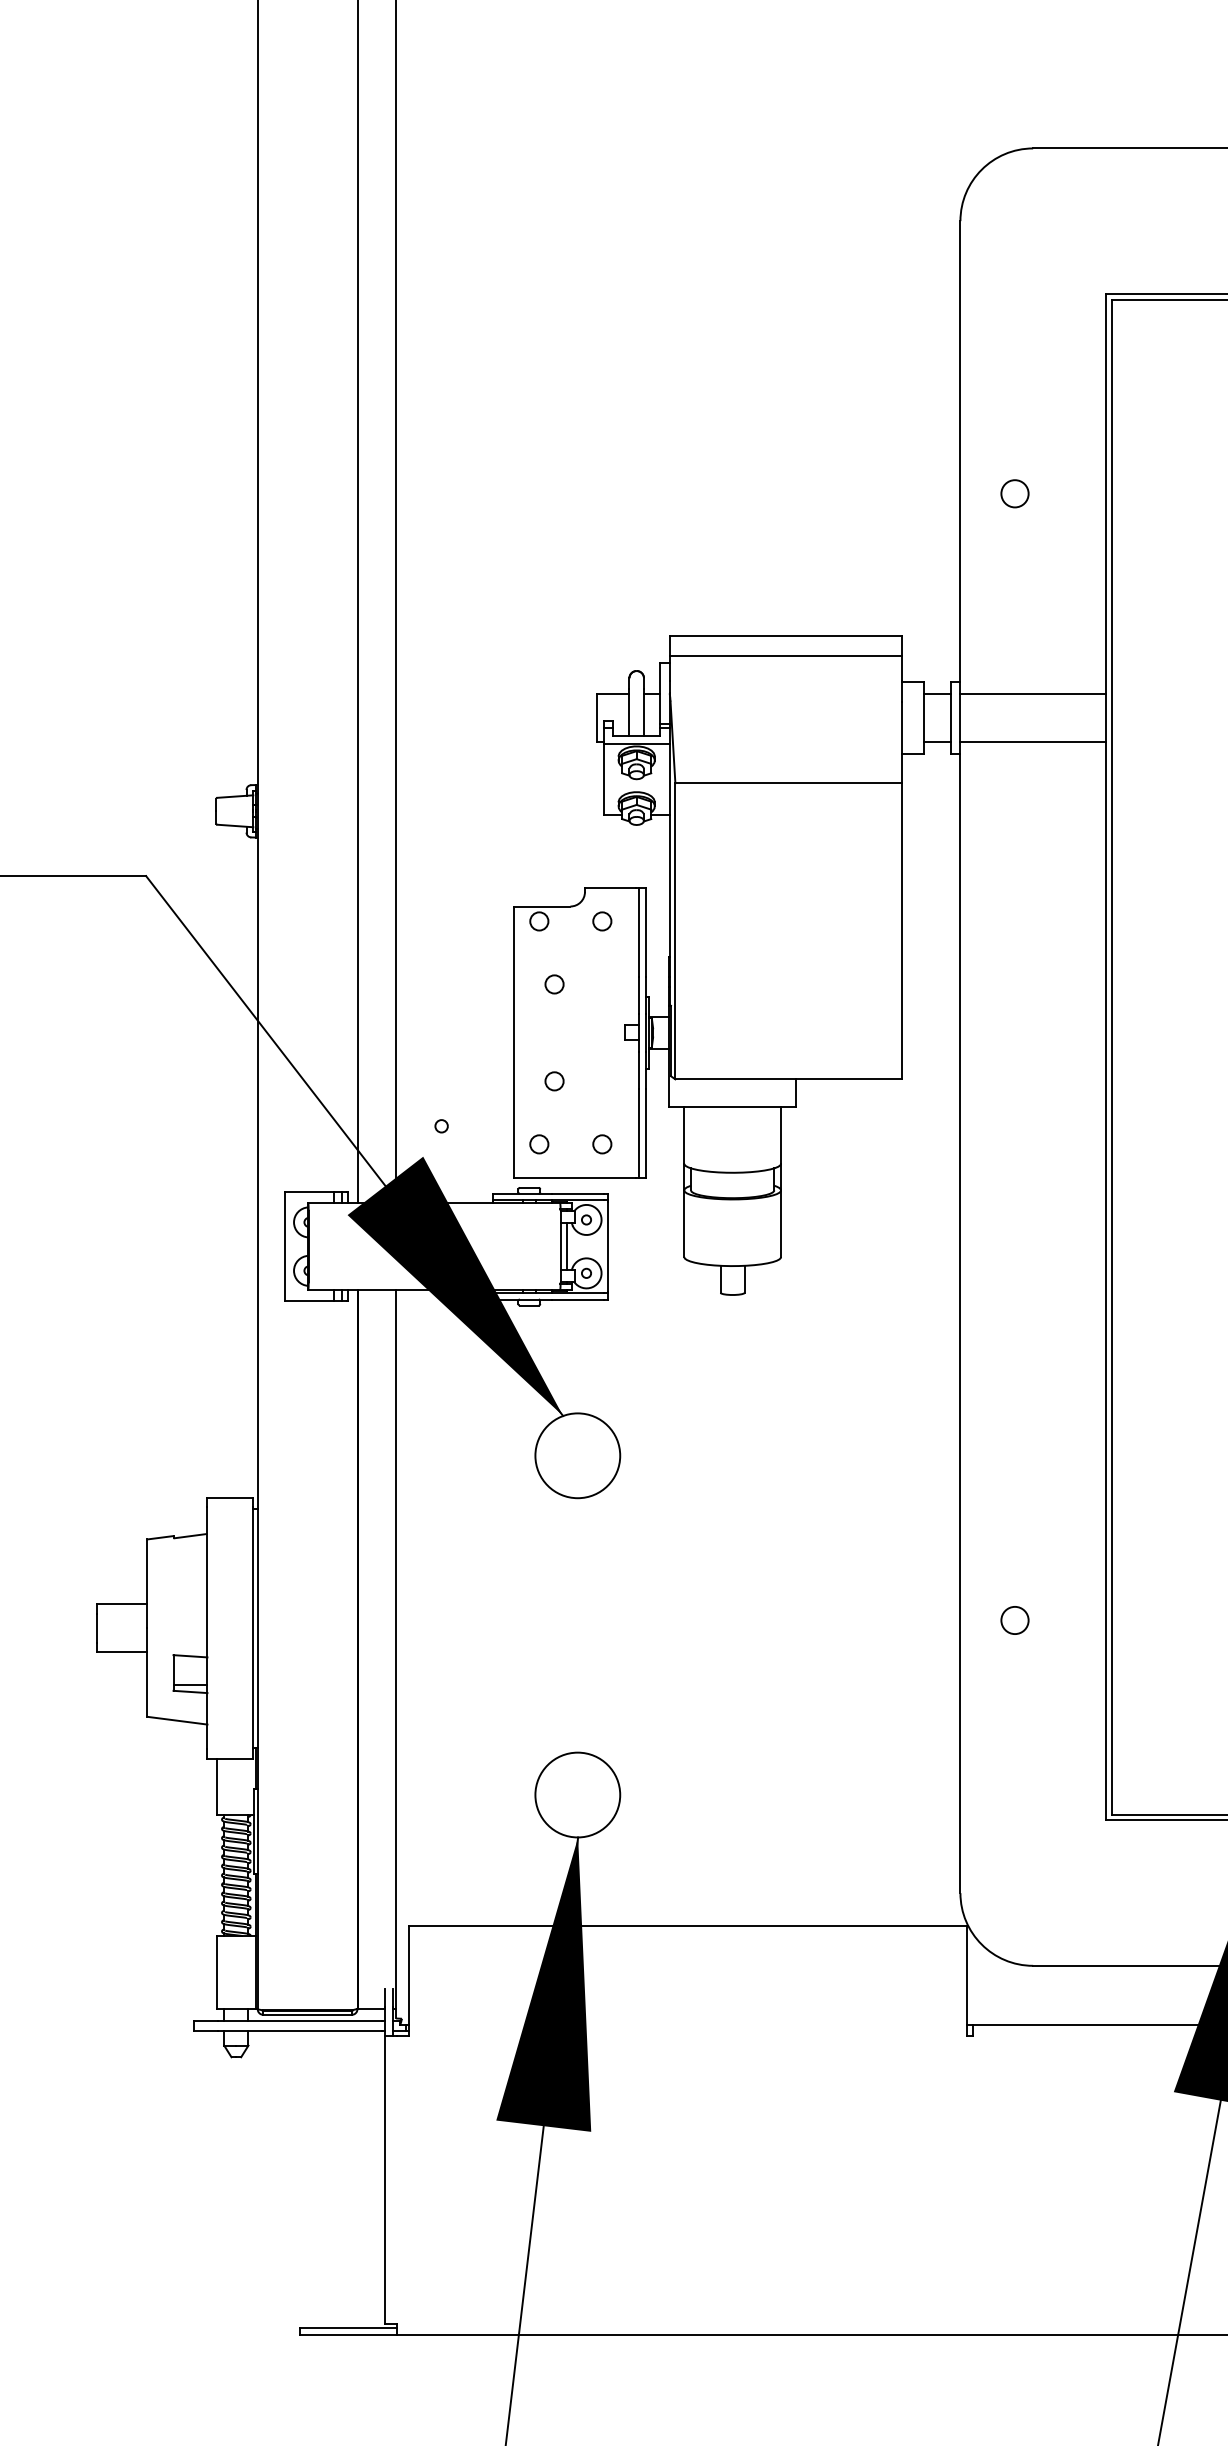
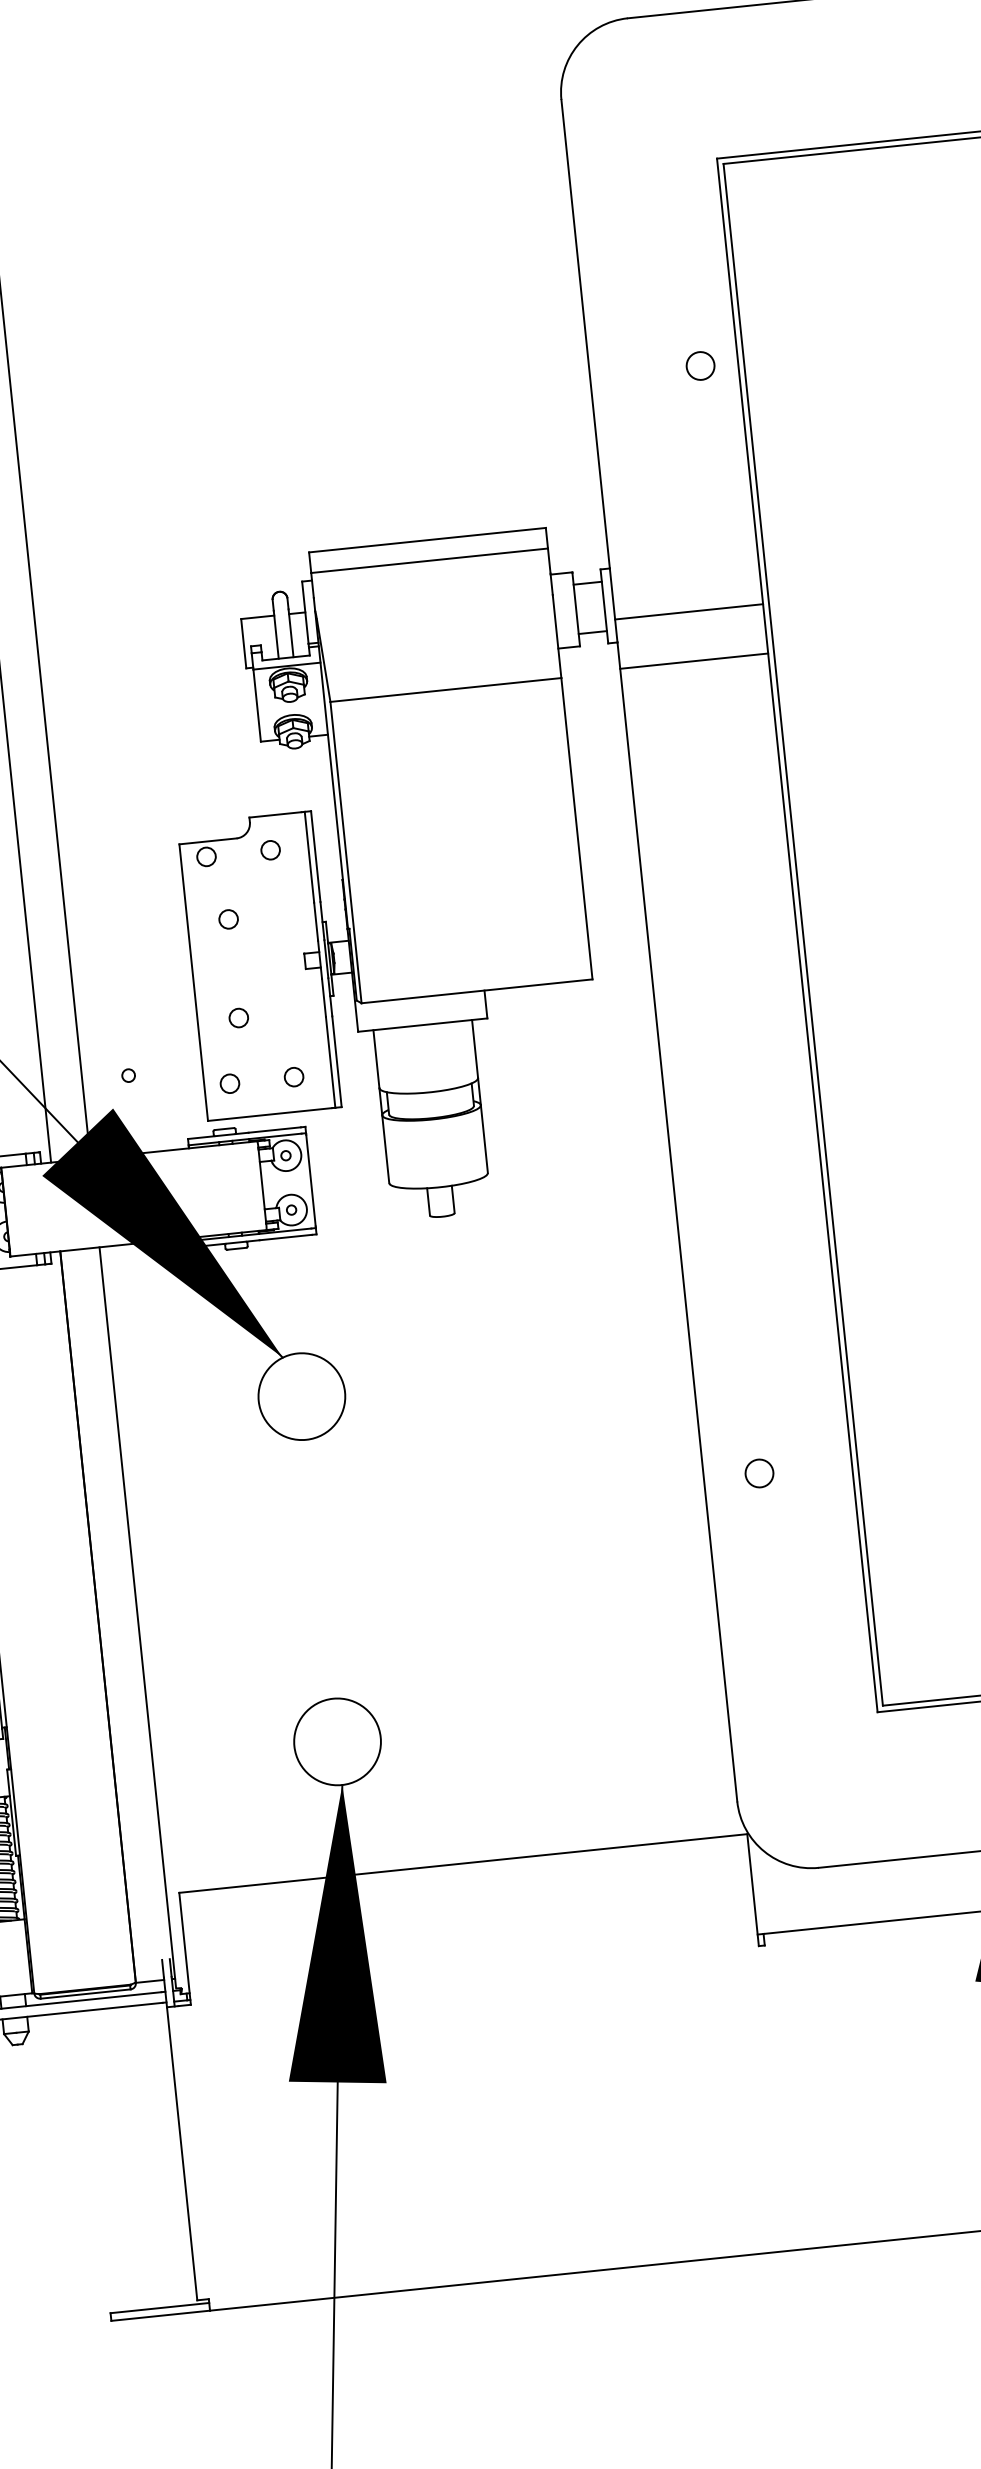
circle: (1014, 493) -> (700, 365), moved
line: (1032, 693) -> (688, 611), moved
line: (1032, 742) -> (693, 661), moved
line: (567, 1246) -> (269, 1184), removed
circle: (1014, 1620) -> (758, 1473), moved

